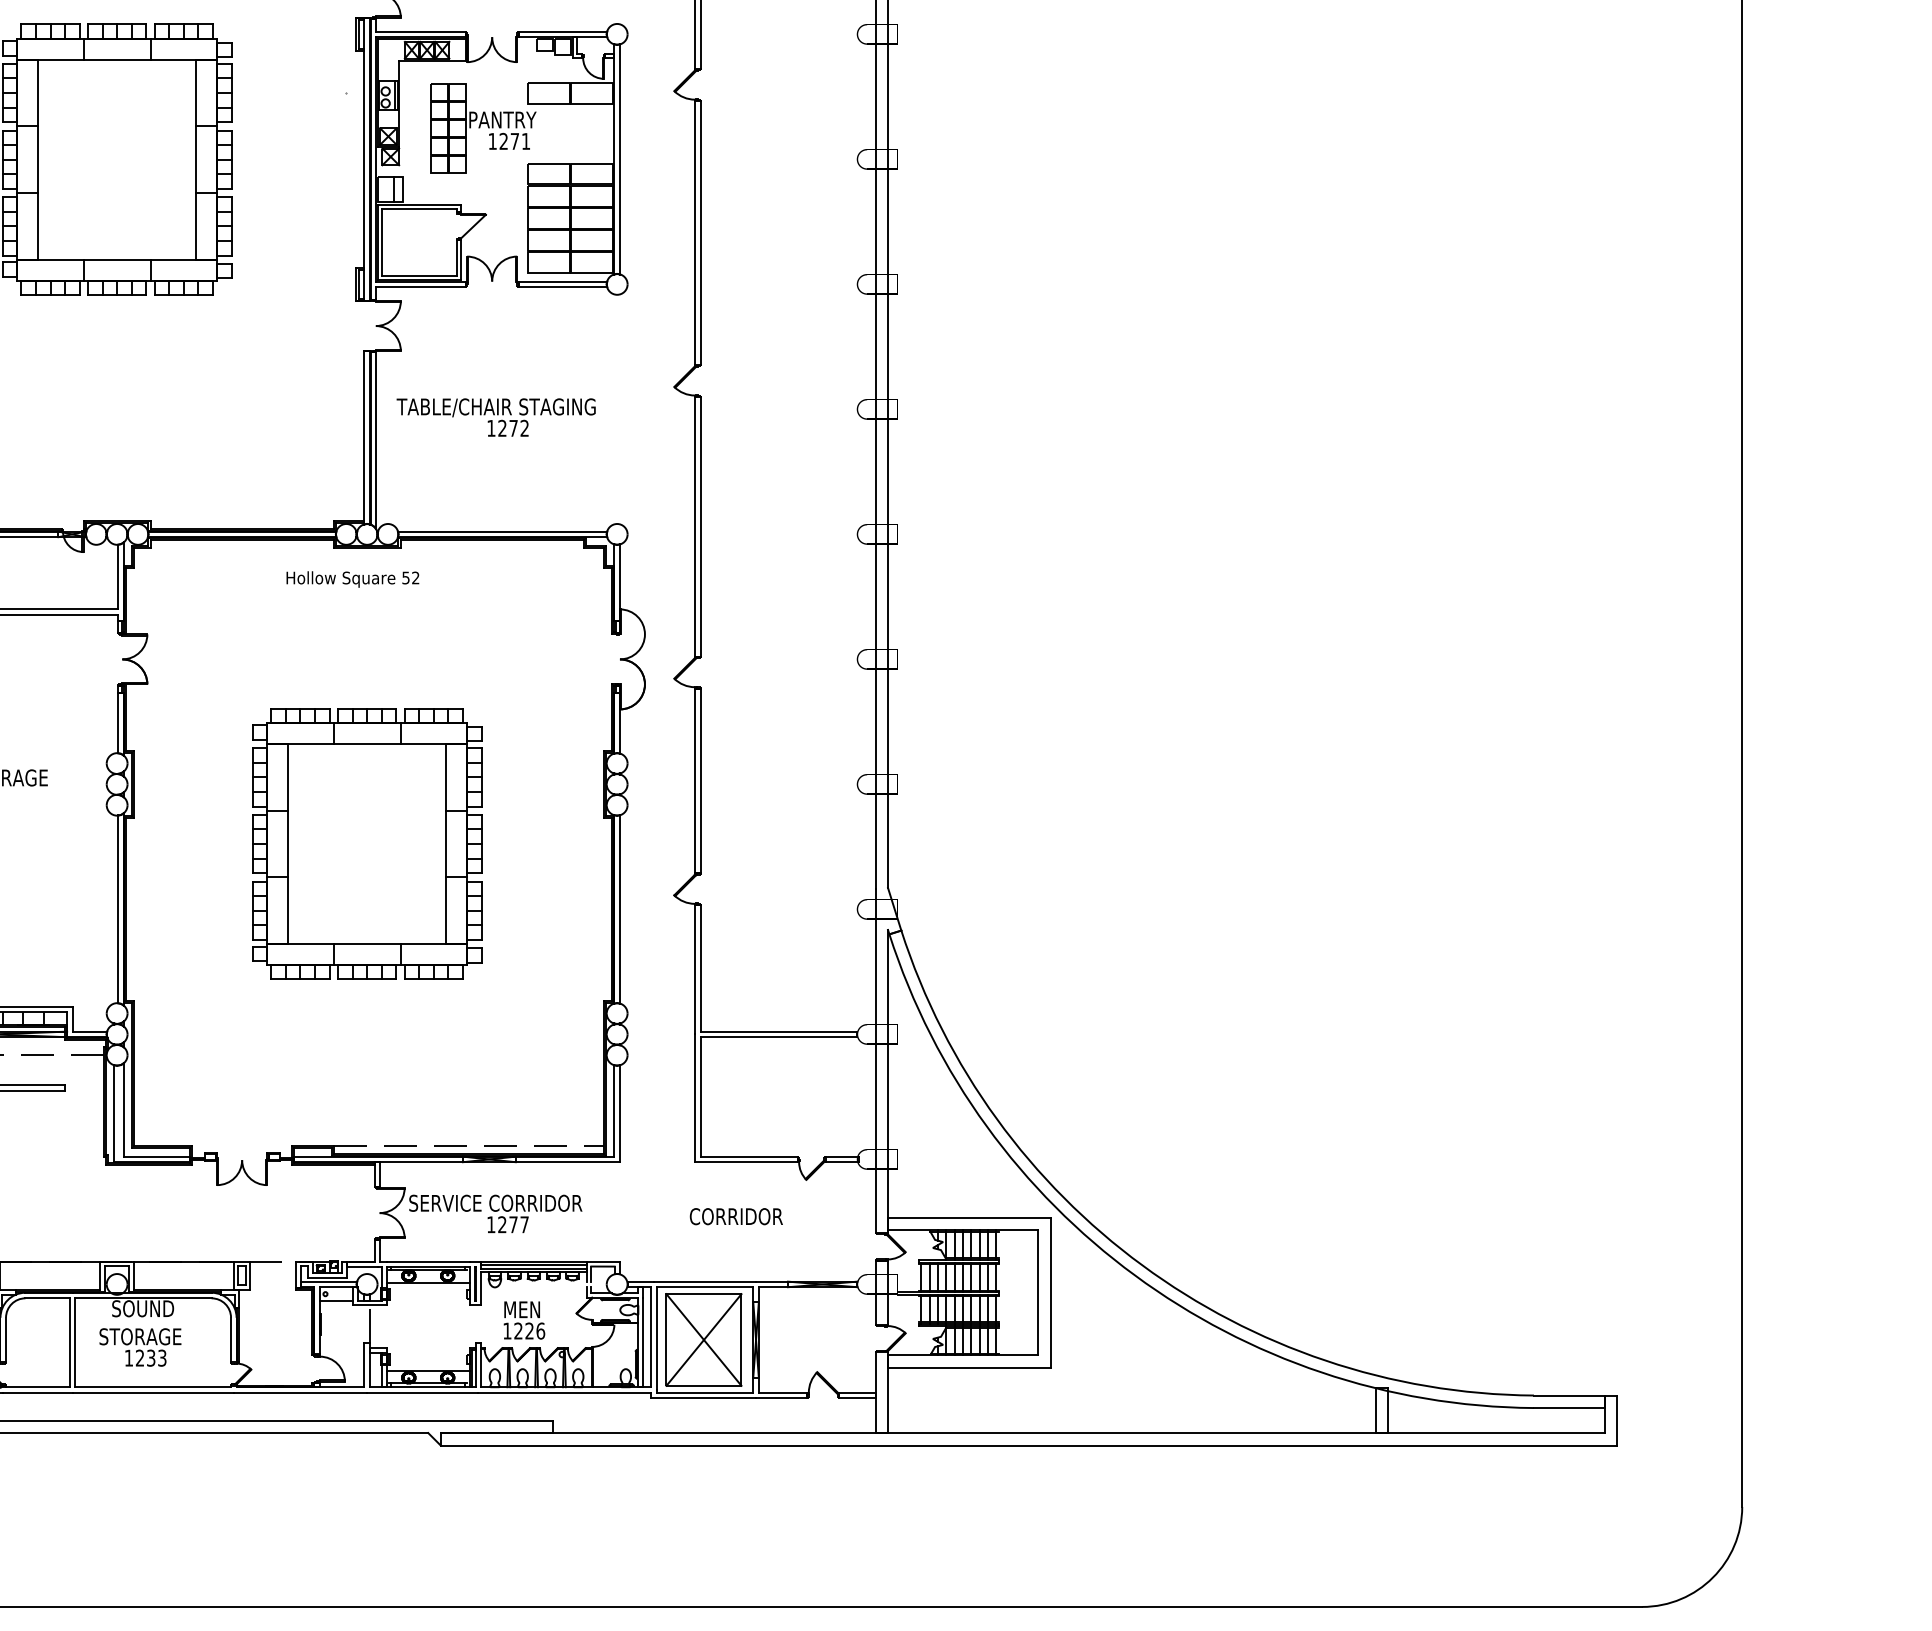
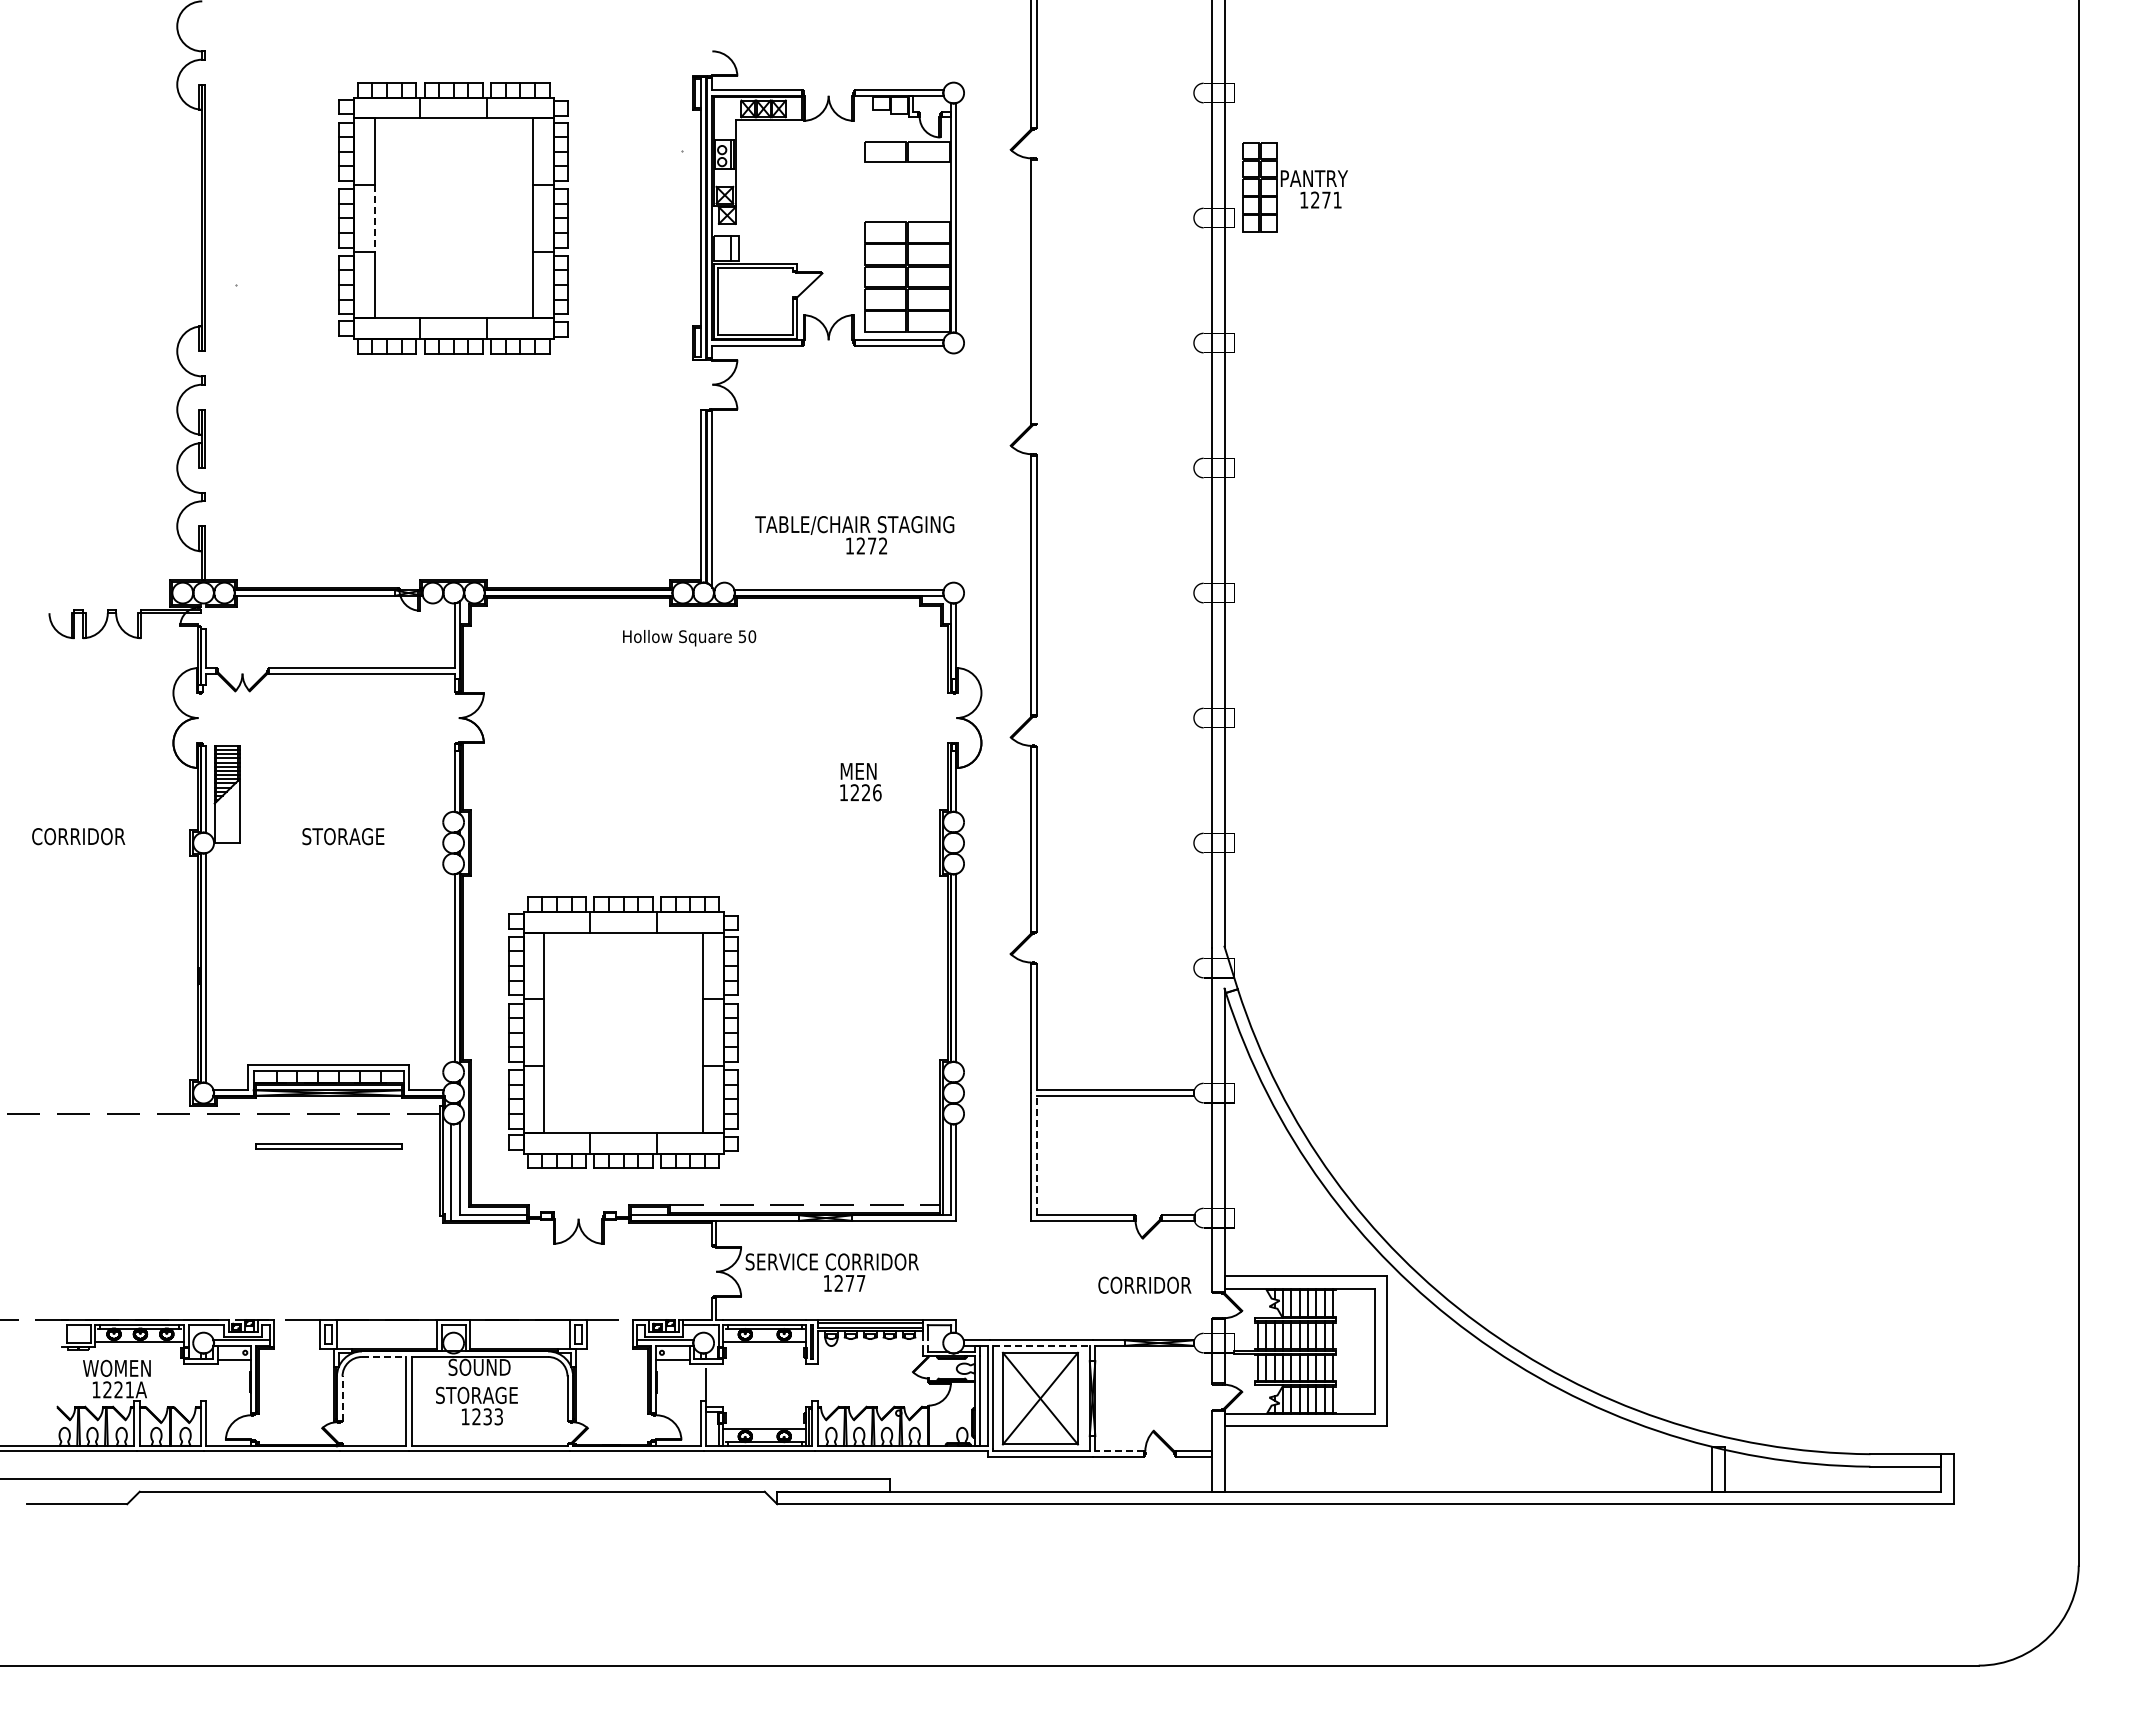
part: (483, 128) -> (1294, 187), moved
line: (38, 159) -> (374, 218), solid -> dashed
line: (701, 232) -> (1037, 291), removed
text: (496, 417) -> (854, 535), moved
text: (416, 577) -> (752, 636), 52 -> 50
part: (367, 843) -> (623, 1032), moved
line: (701, 1096) -> (1037, 1155), solid -> dashed
text: (736, 1215) -> (1144, 1284), moved
line: (706, 1286) -> (1042, 1345), solid -> dashed
line: (48, 1297) -> (384, 1356), solid -> dashed
text: (524, 1320) -> (860, 782), moved
line: (6, 1339) -> (342, 1398), solid -> dashed
line: (783, 1392) -> (1119, 1451), solid -> dashed

